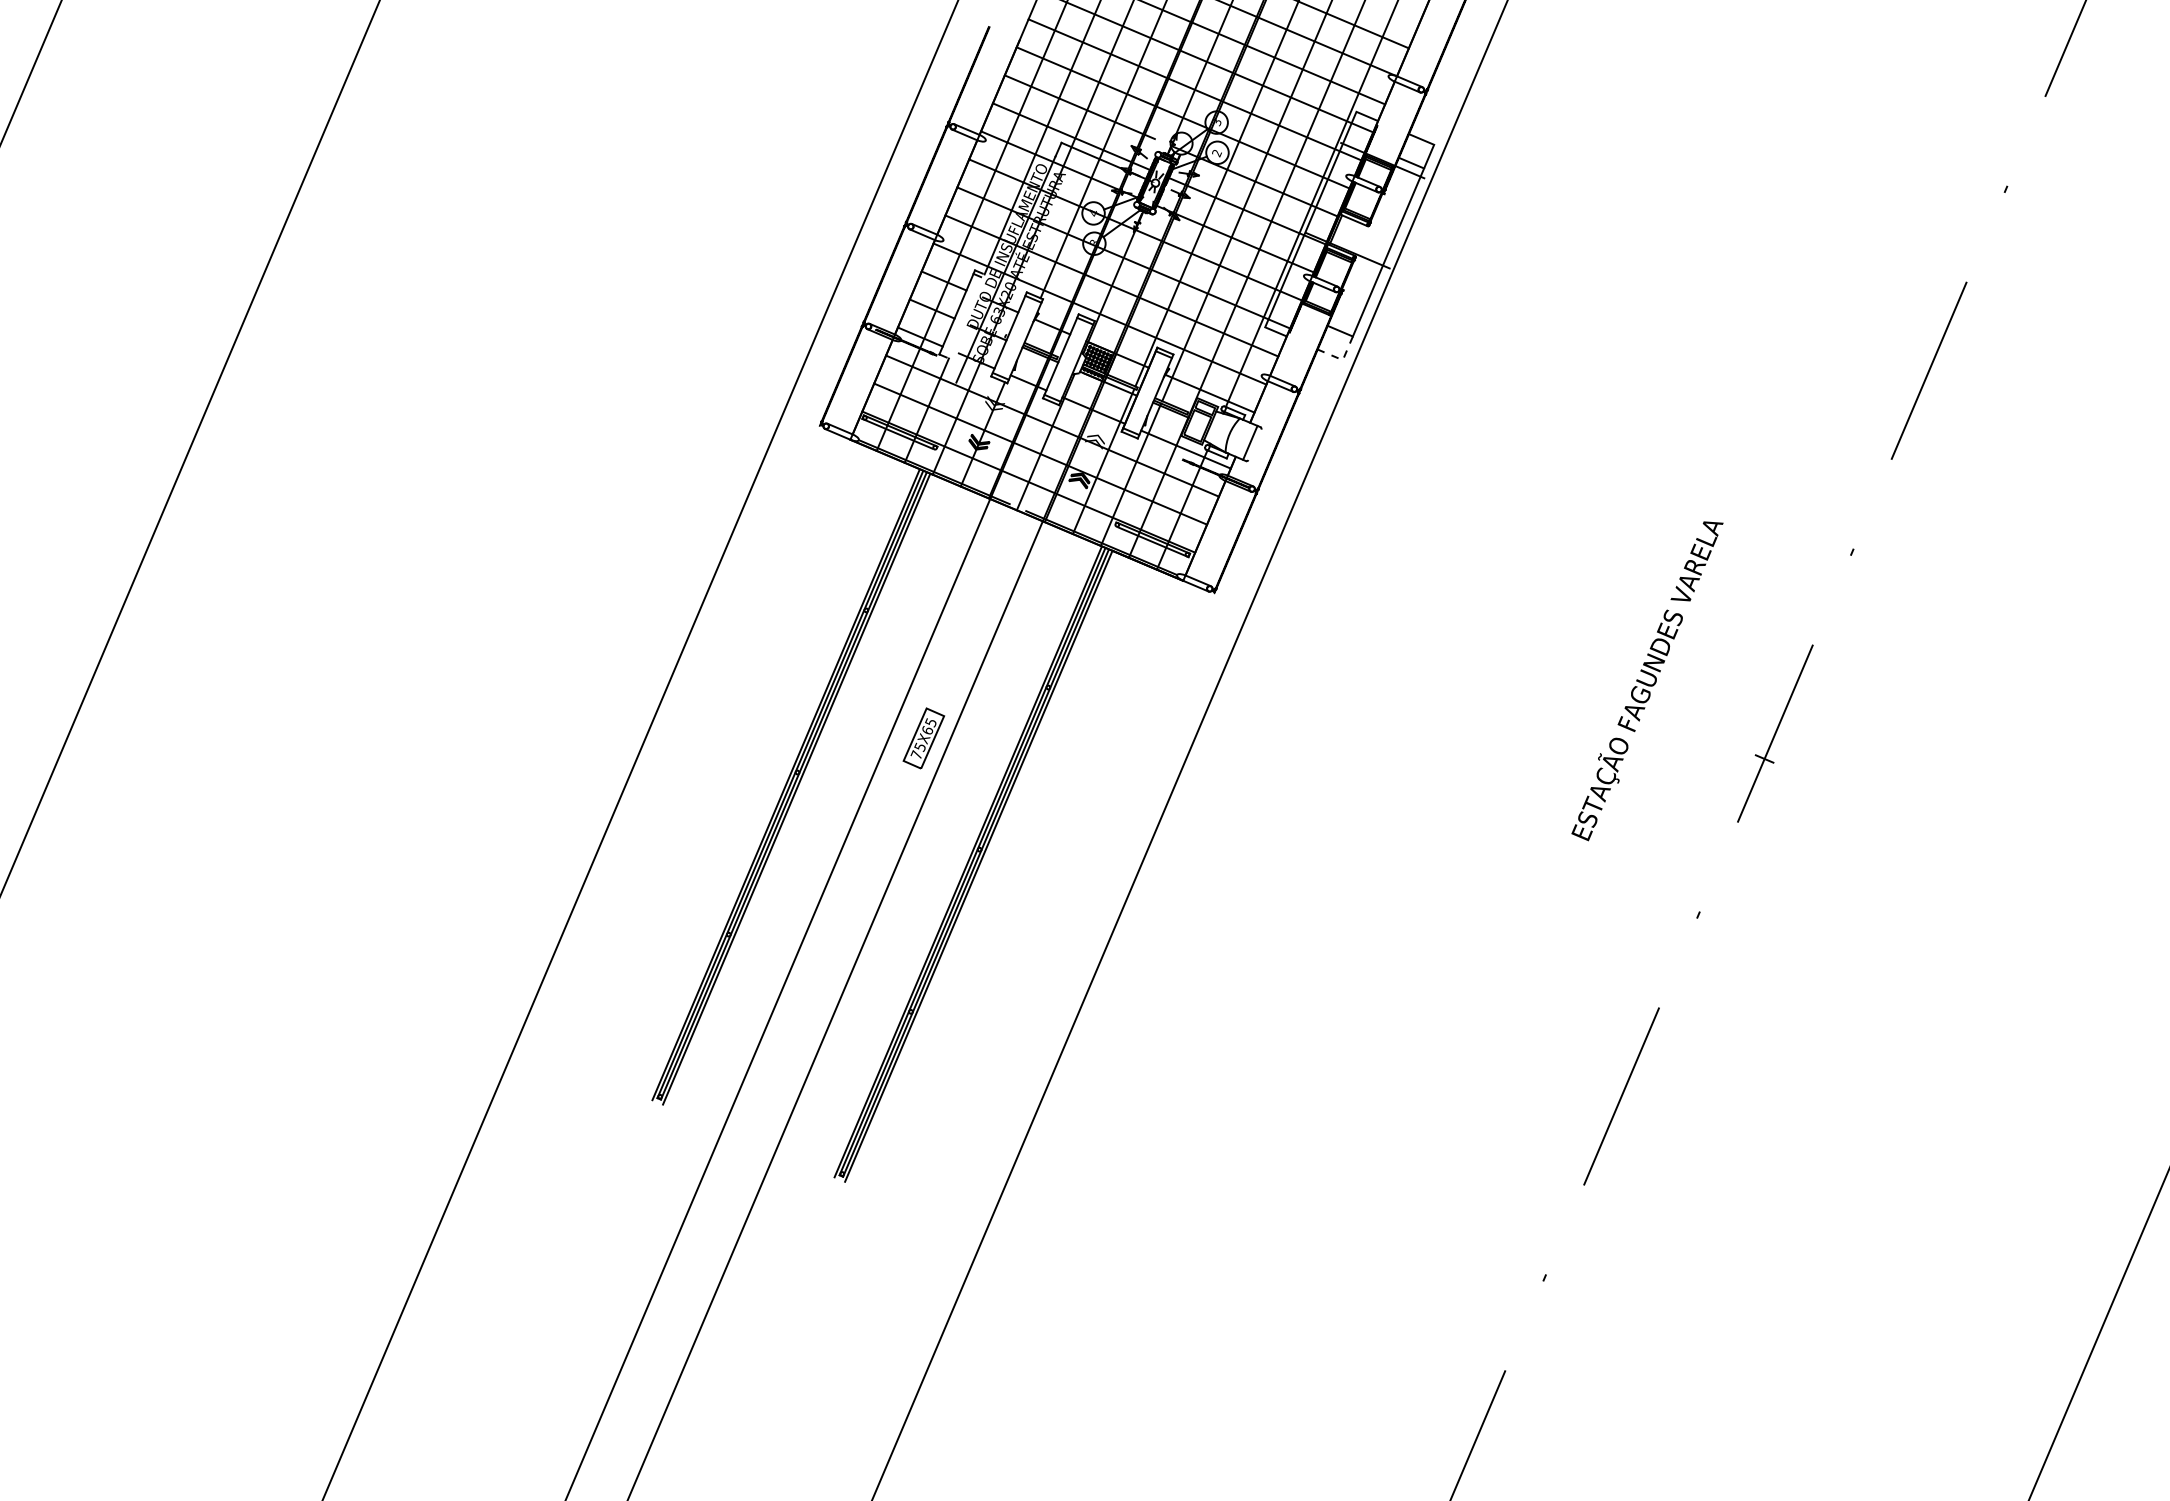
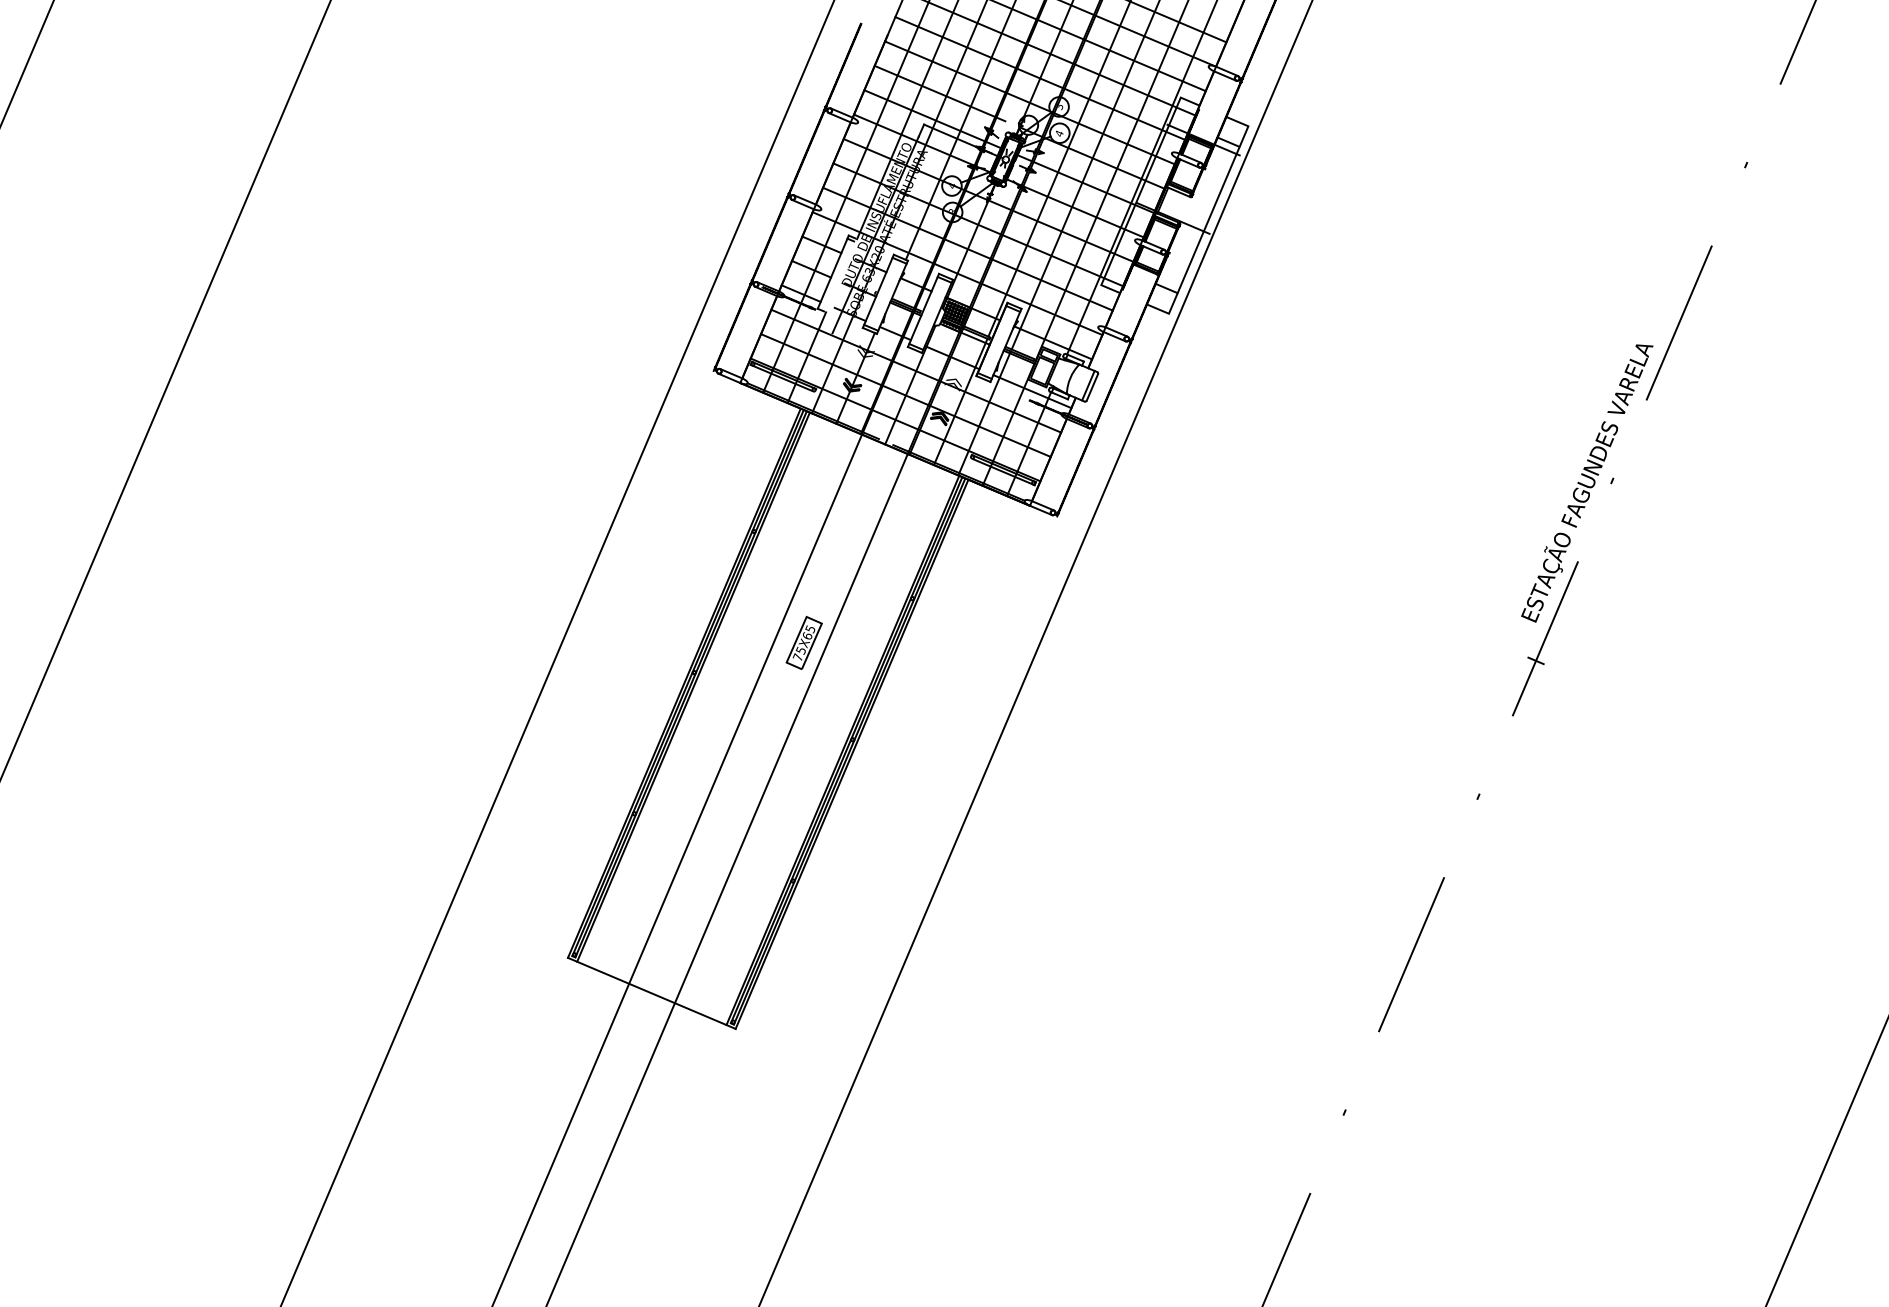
text: (1216, 153) -> (1058, 133), 2 -> 4
line: (1341, 359) -> (1167, 313), dashed -> solid
line: (1254, 444) -> (1092, 387), added
text: (1647, 681) -> (1587, 483), moved
line: (748, 1140) -> (651, 992), added

